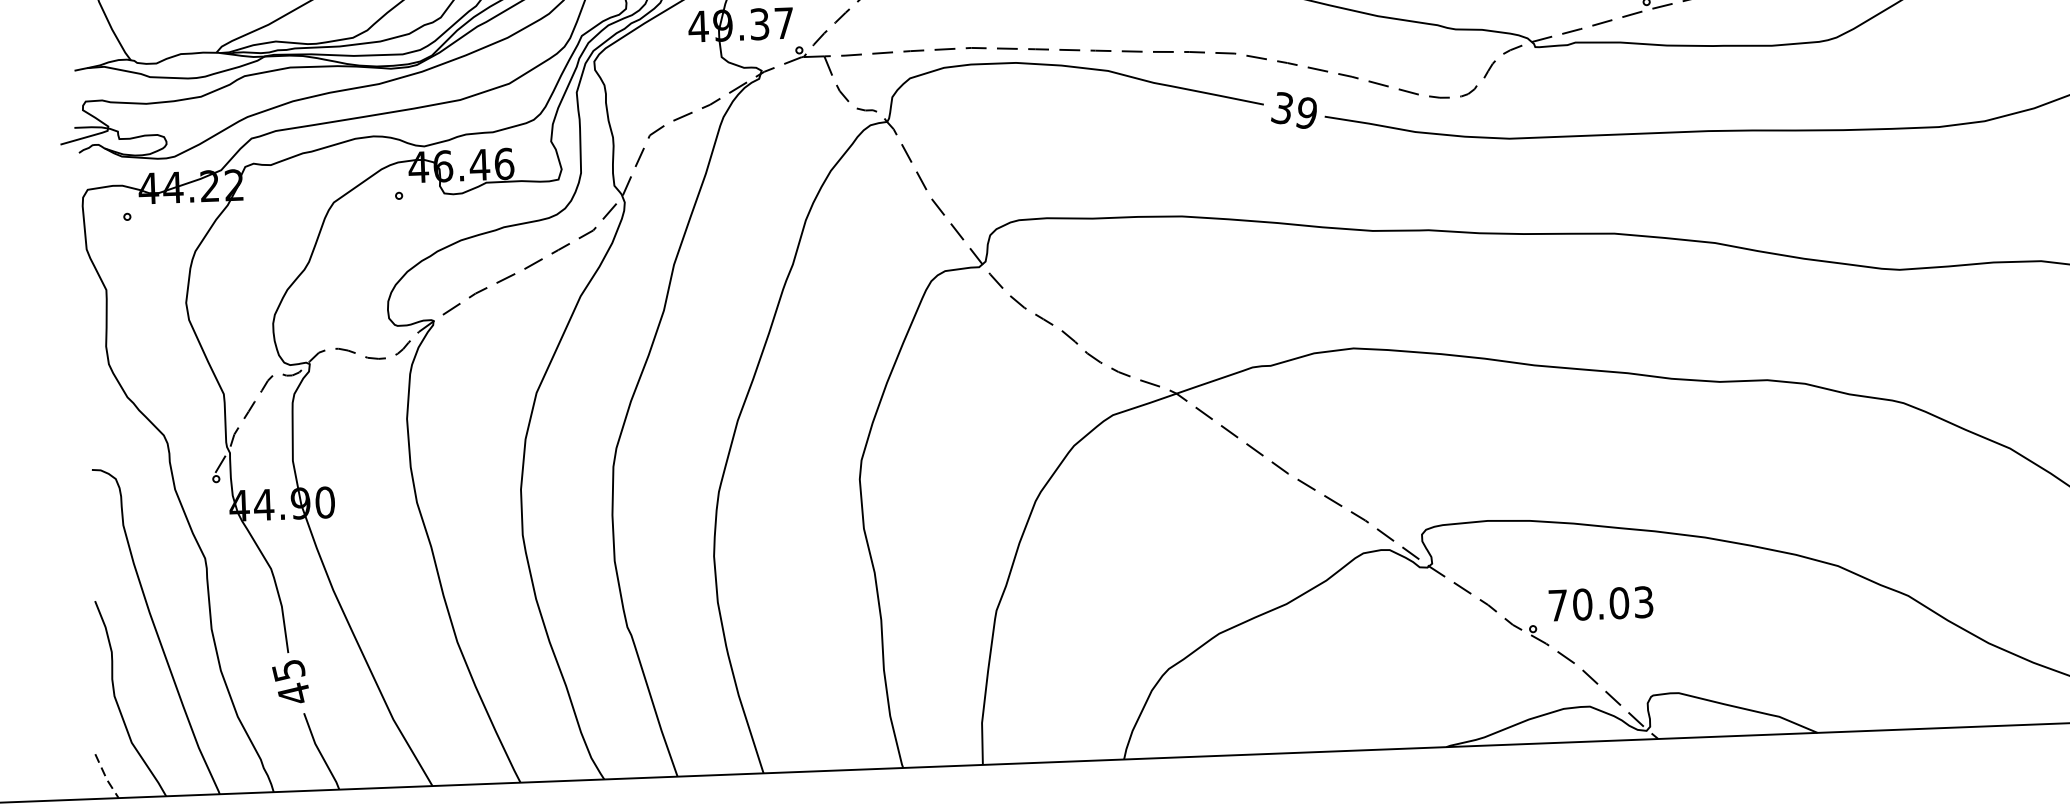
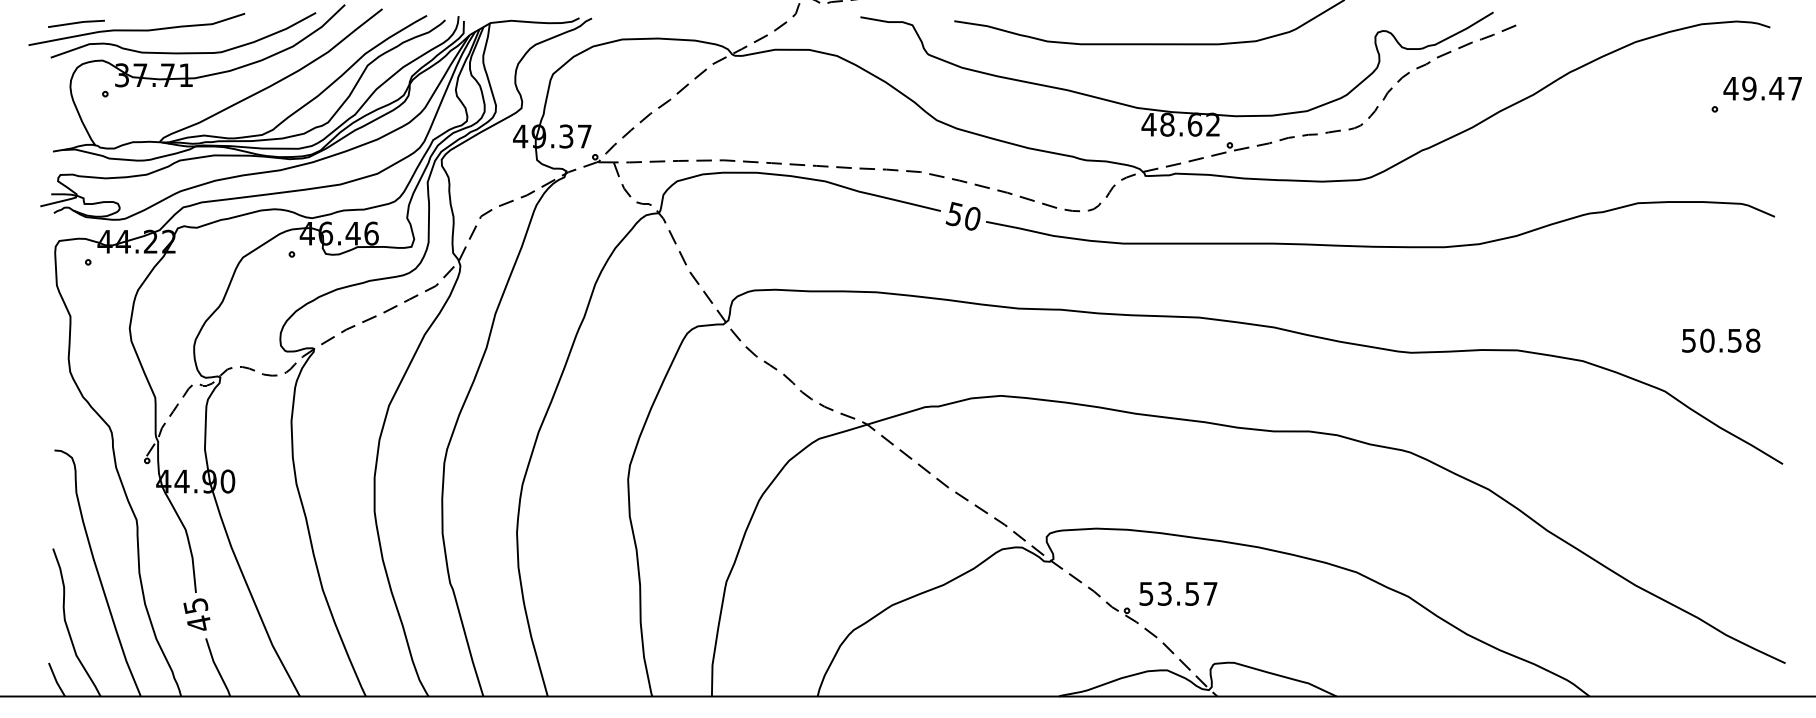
text: (1295, 109) -> (964, 215), 39 -> 50
text: (1600, 603) -> (1178, 593), 70.03 -> 53.57
line: (106, 777) -> (56, 680), dashed -> solid

